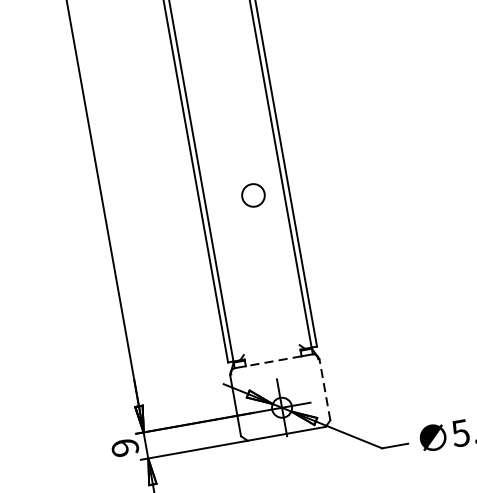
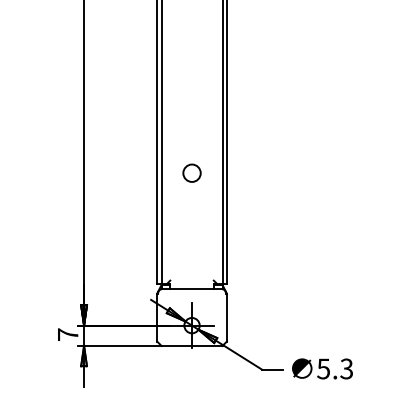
circle: (252, 194) -> (191, 172), moved
line: (274, 361) -> (192, 289), dashed -> solid
line: (324, 389) -> (226, 317), dashed -> solid
text: (124, 447) -> (67, 334), 9 -> 7

